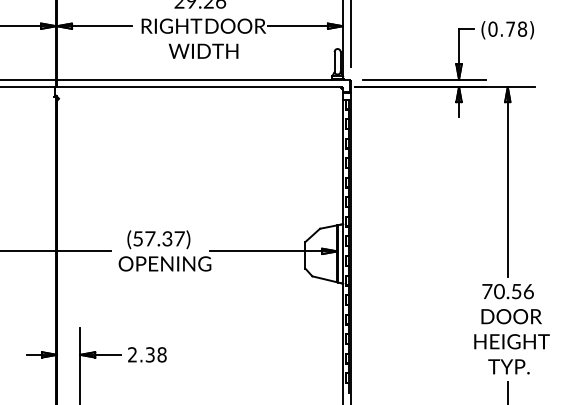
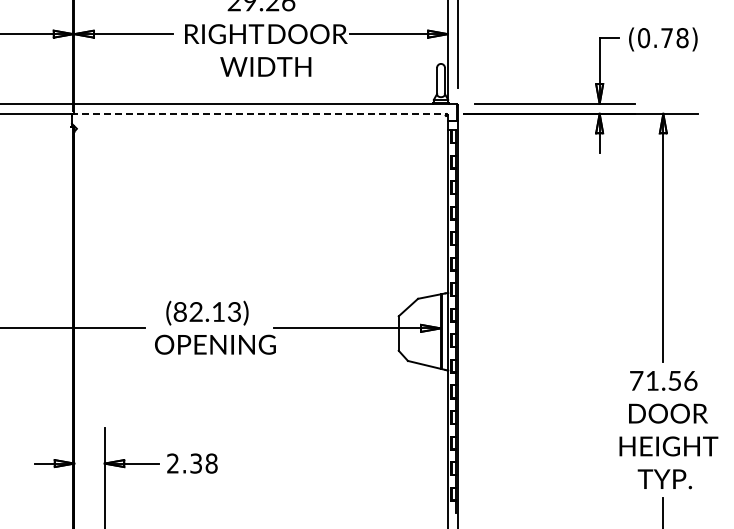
line: (197, 86) -> (258, 113), solid -> dashed
text: (158, 238) -> (207, 311), (57.37) -> (82.13)
text: (499, 291) -> (652, 380), 70.56 -> 71.56

